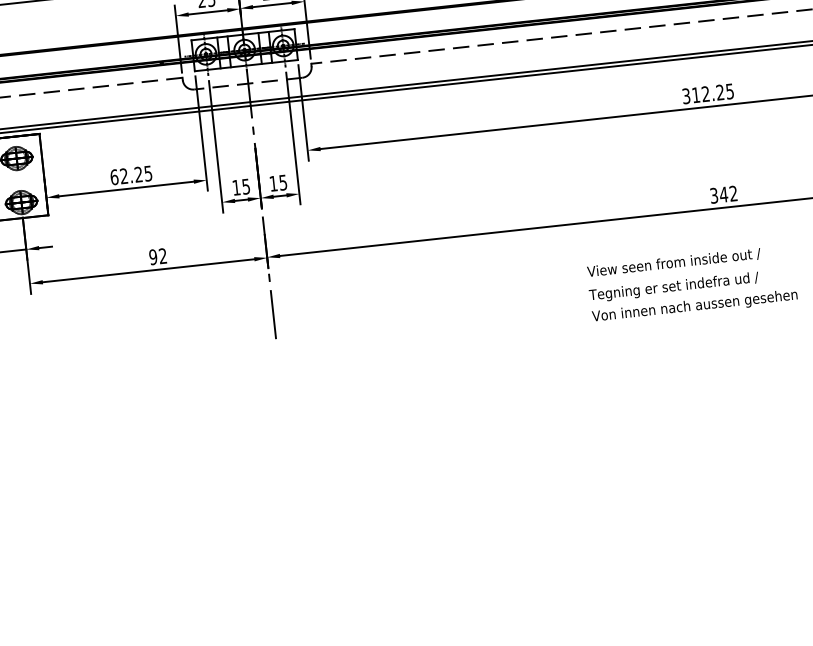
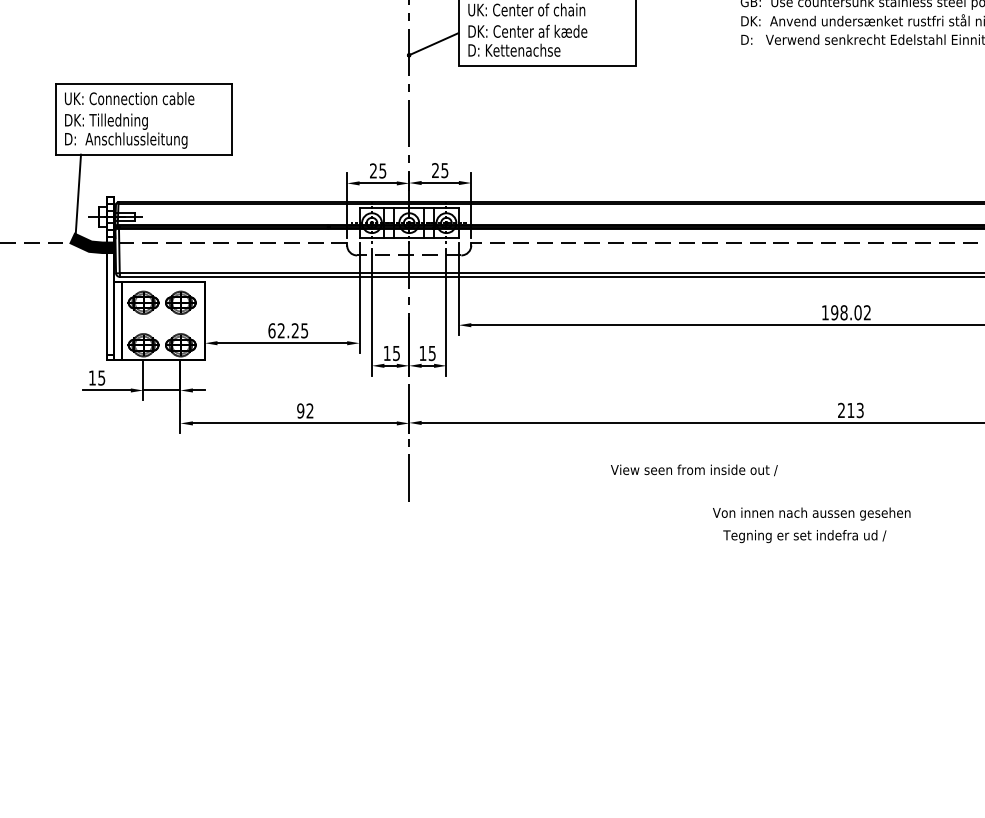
text: (707, 93) -> (845, 312), 312.25 -> 198.02
text: (723, 194) -> (850, 410), 342 -> 213
text: (674, 263) -> (694, 470), moved
text: (673, 287) -> (804, 536), moved

